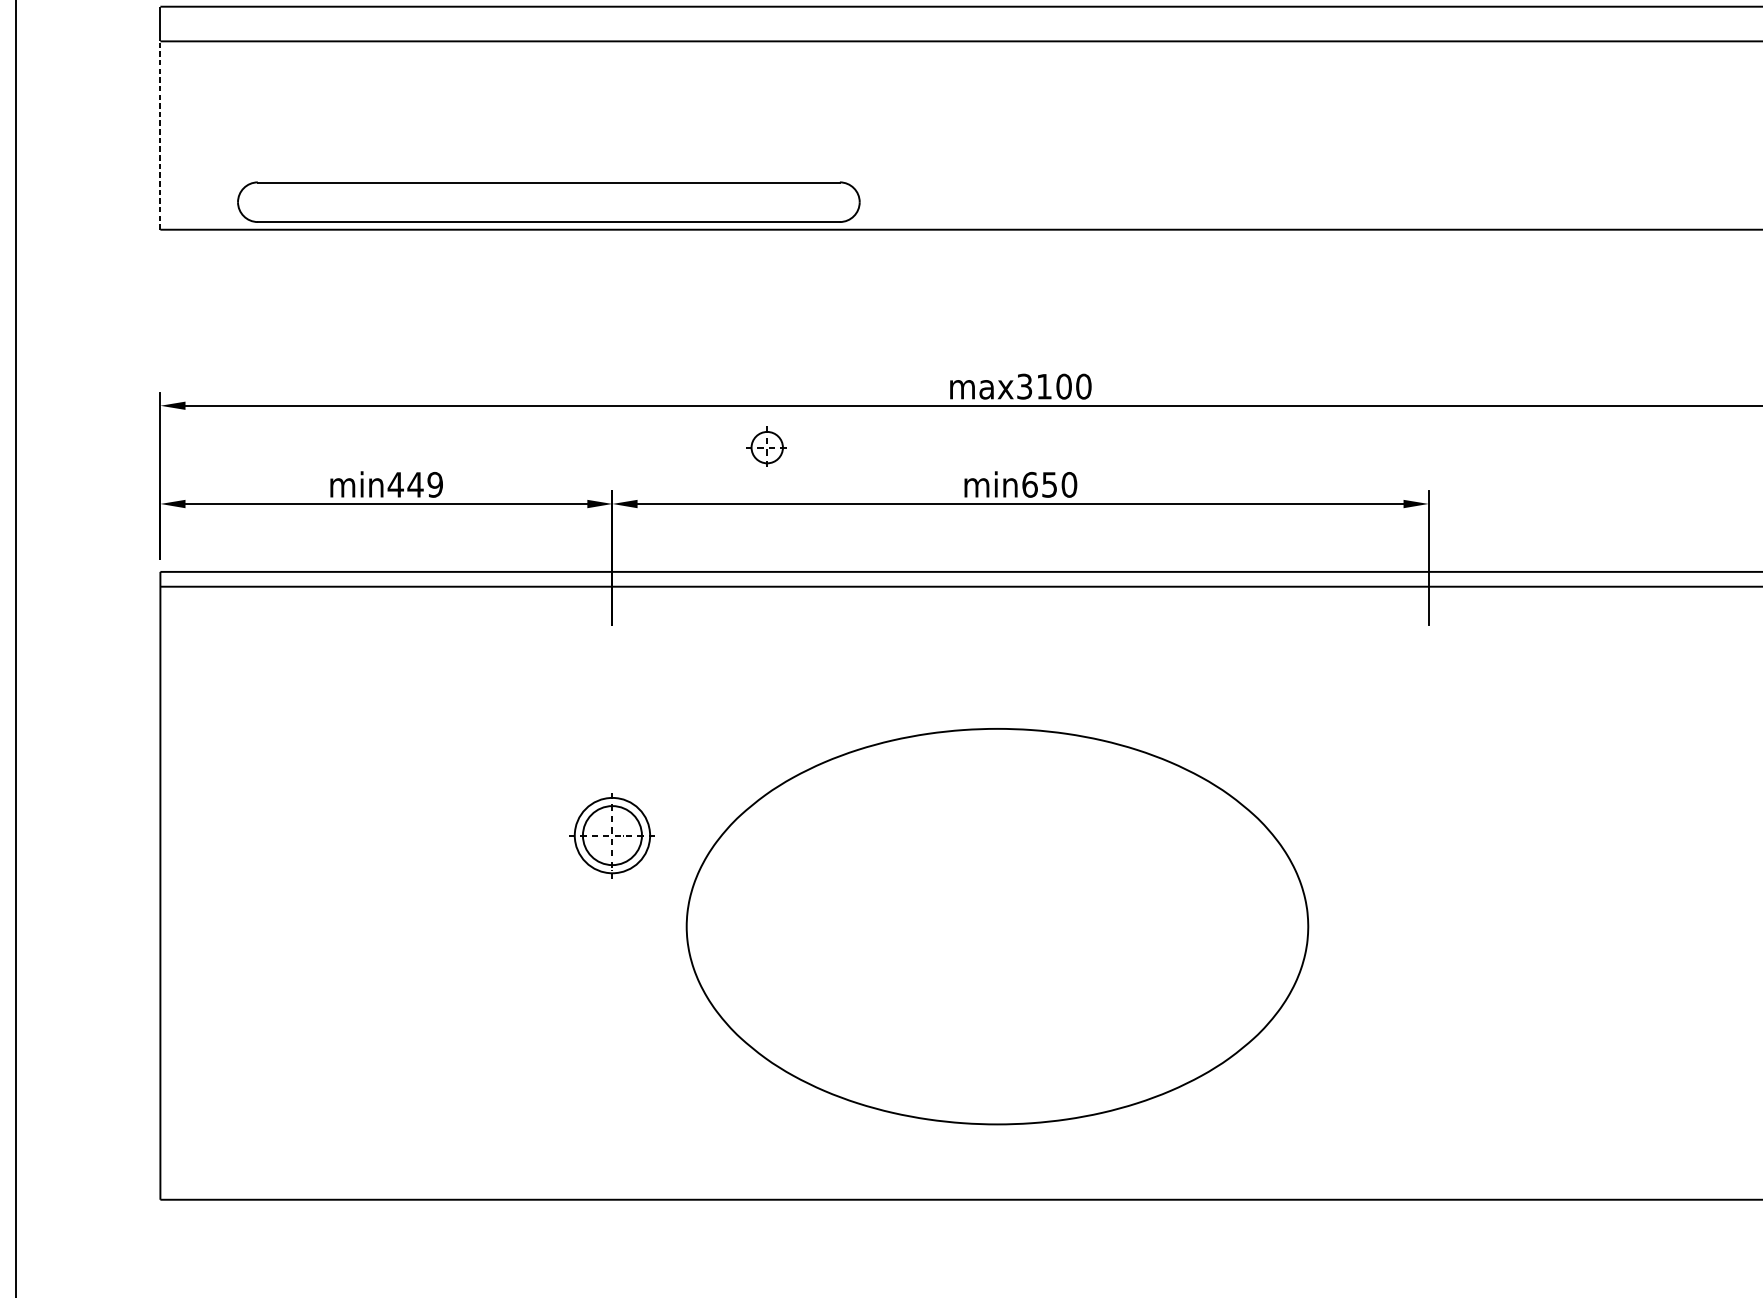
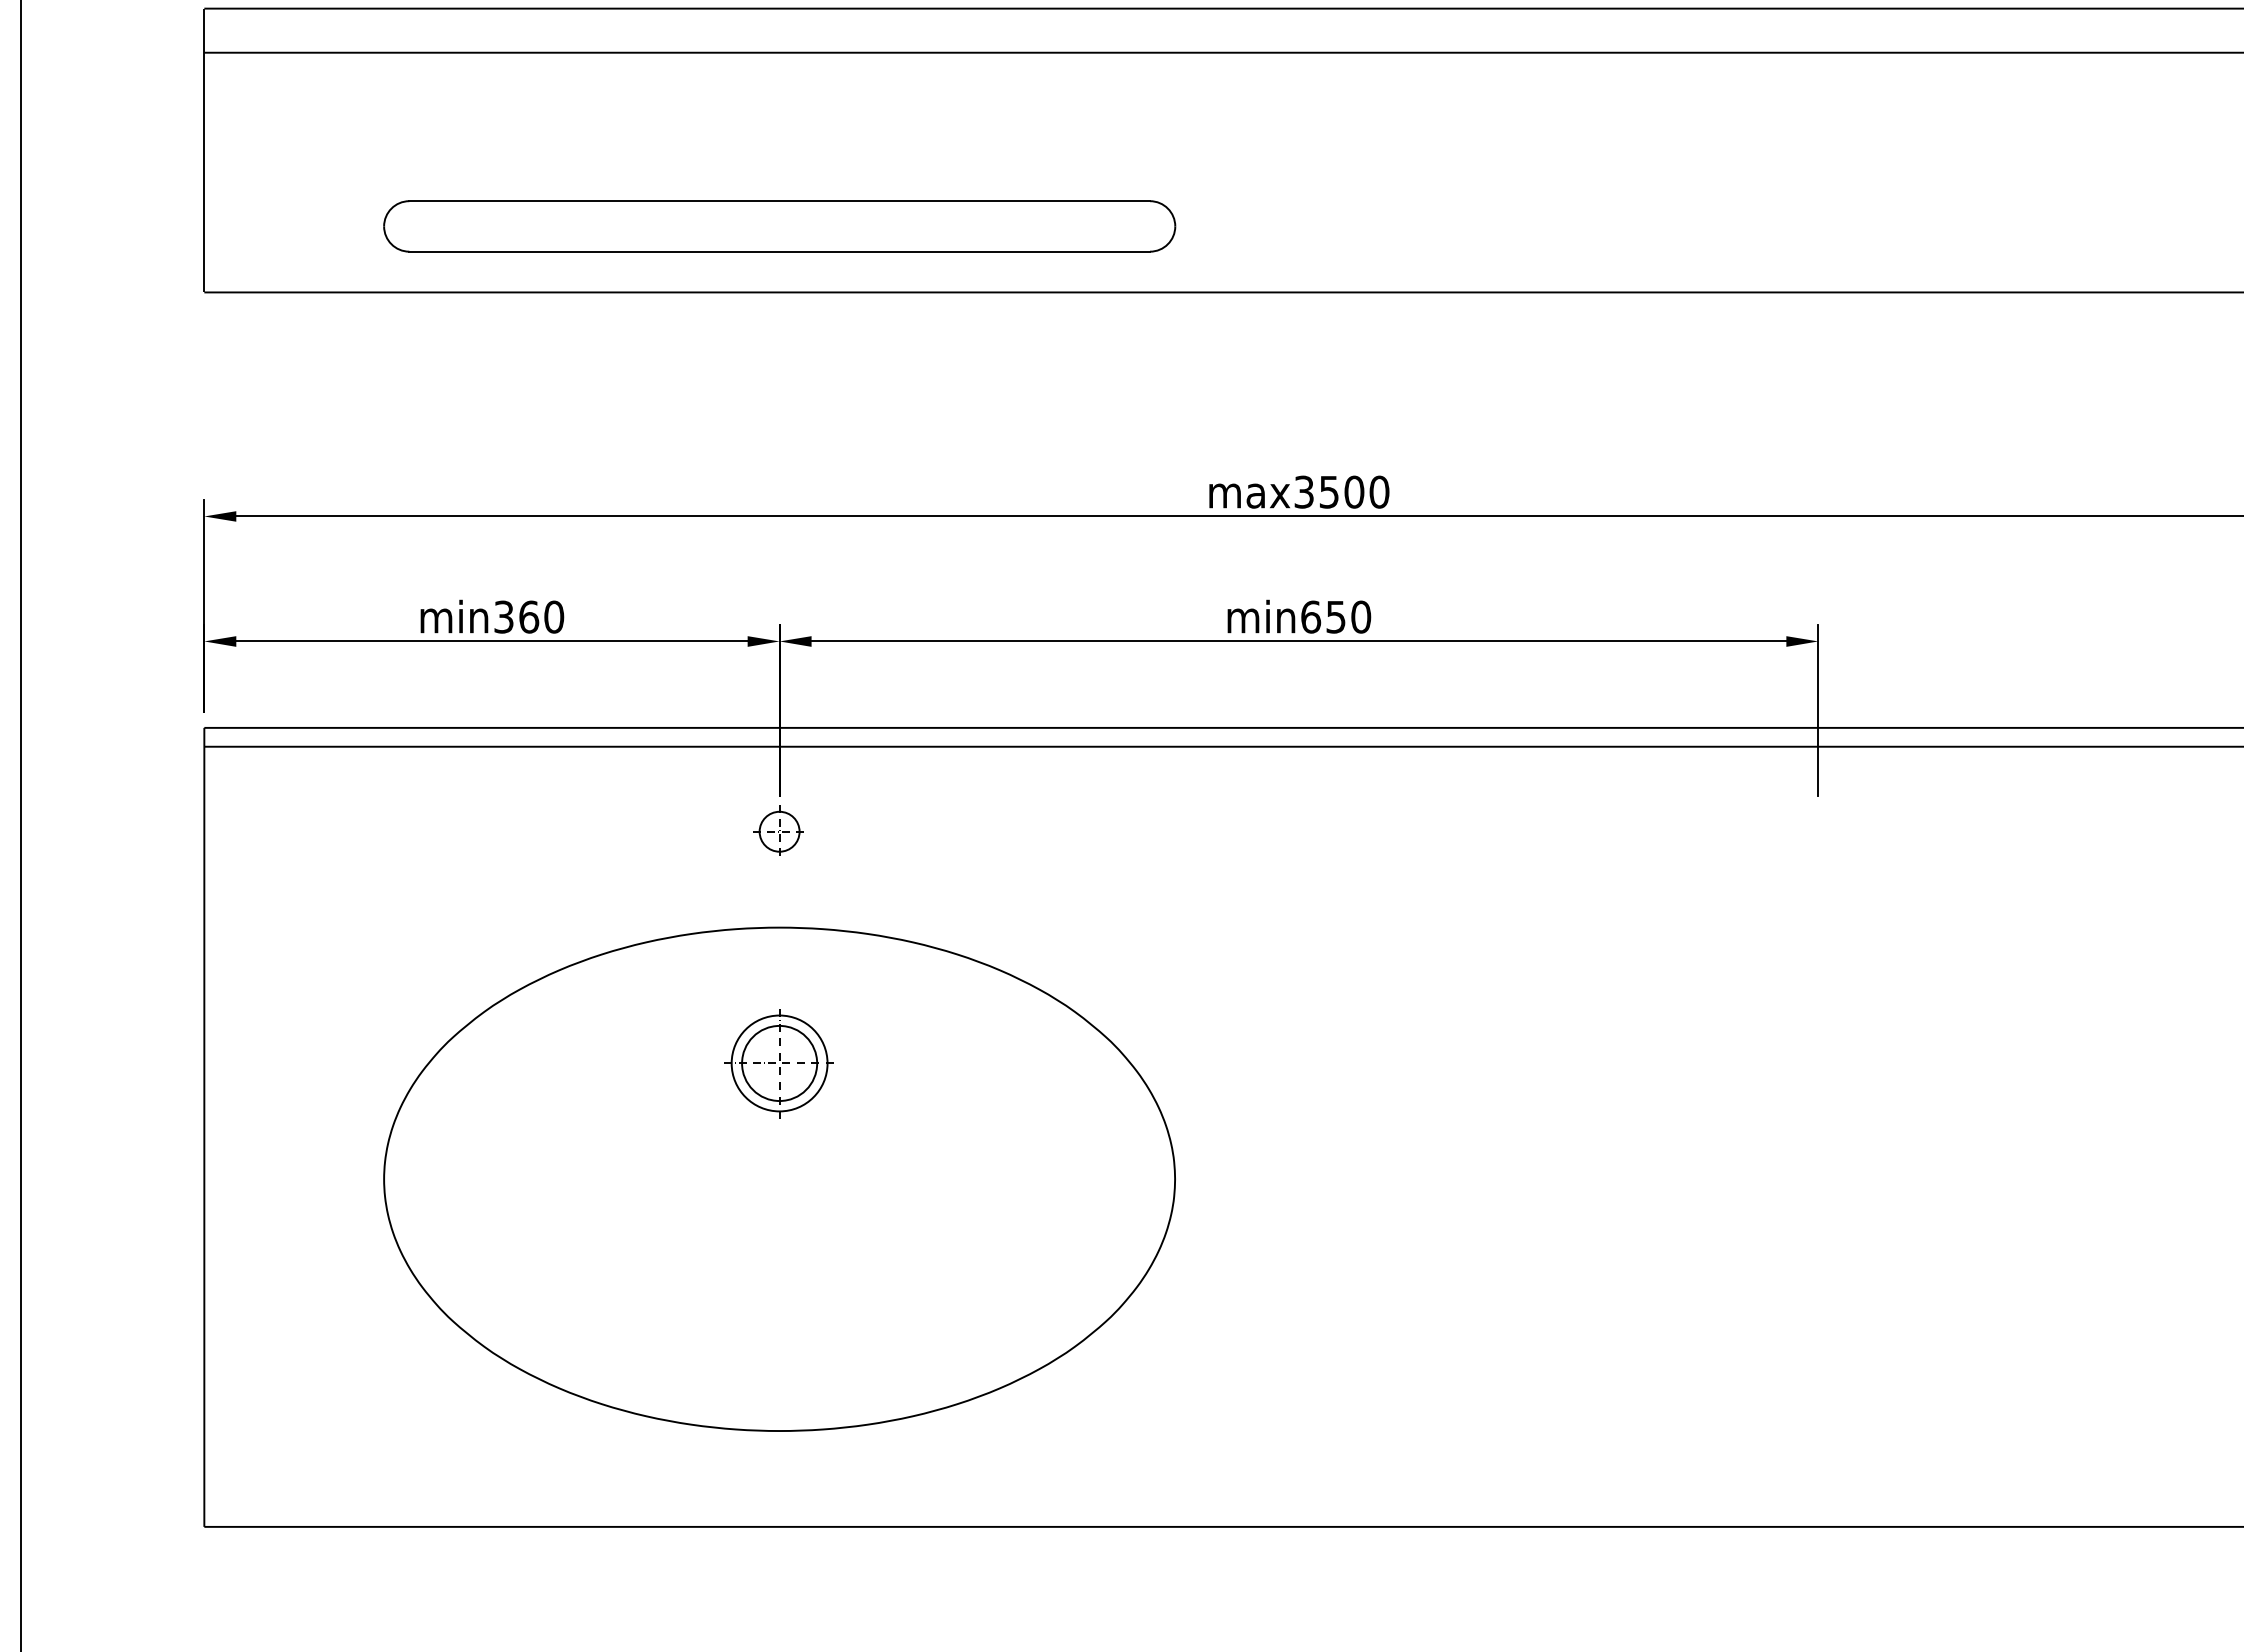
line: (160, 135) -> (204, 172), dashed -> solid
part: (548, 202) -> (779, 226), moved
text: (1043, 386) -> (1328, 492), max3100 -> max3500
part: (766, 446) -> (778, 830), moved
text: (415, 484) -> (528, 616), min449 -> min360
part: (997, 925) -> (779, 1178), moved

